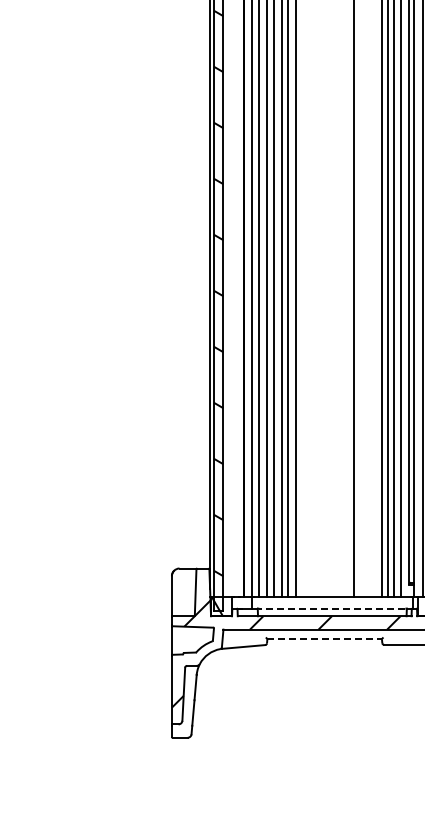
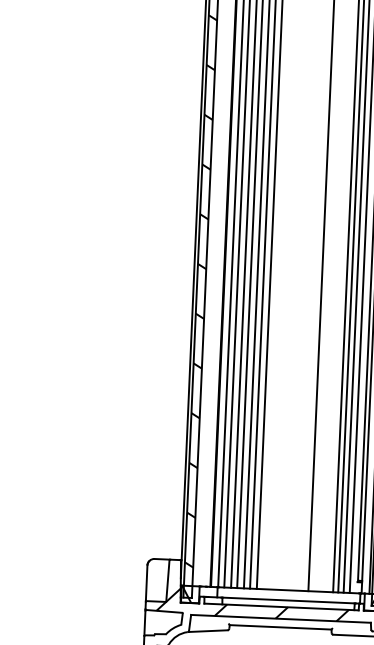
line: (331, 608) -> (287, 600), dashed -> solid
line: (325, 639) -> (281, 627), dashed -> solid

